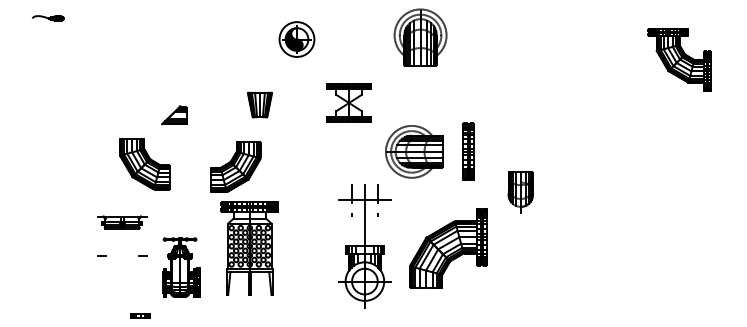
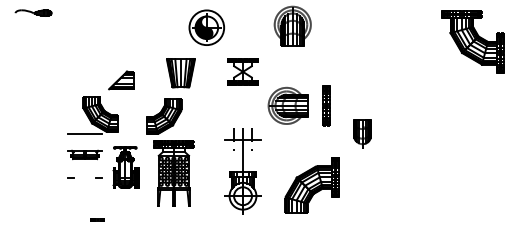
part: (48, 17) -> (33, 12), size x1.67
part: (296, 39) -> (206, 27), size x1.43
part: (678, 59) -> (472, 41), size x1.43
part: (259, 105) -> (180, 73), size x1.67
part: (174, 115) -> (121, 80), size x1.43
line: (122, 192) -> (85, 134), added
part: (364, 246) -> (242, 171), moved
part: (447, 248) -> (311, 185), moved
part: (180, 267) -> (125, 167), moved

